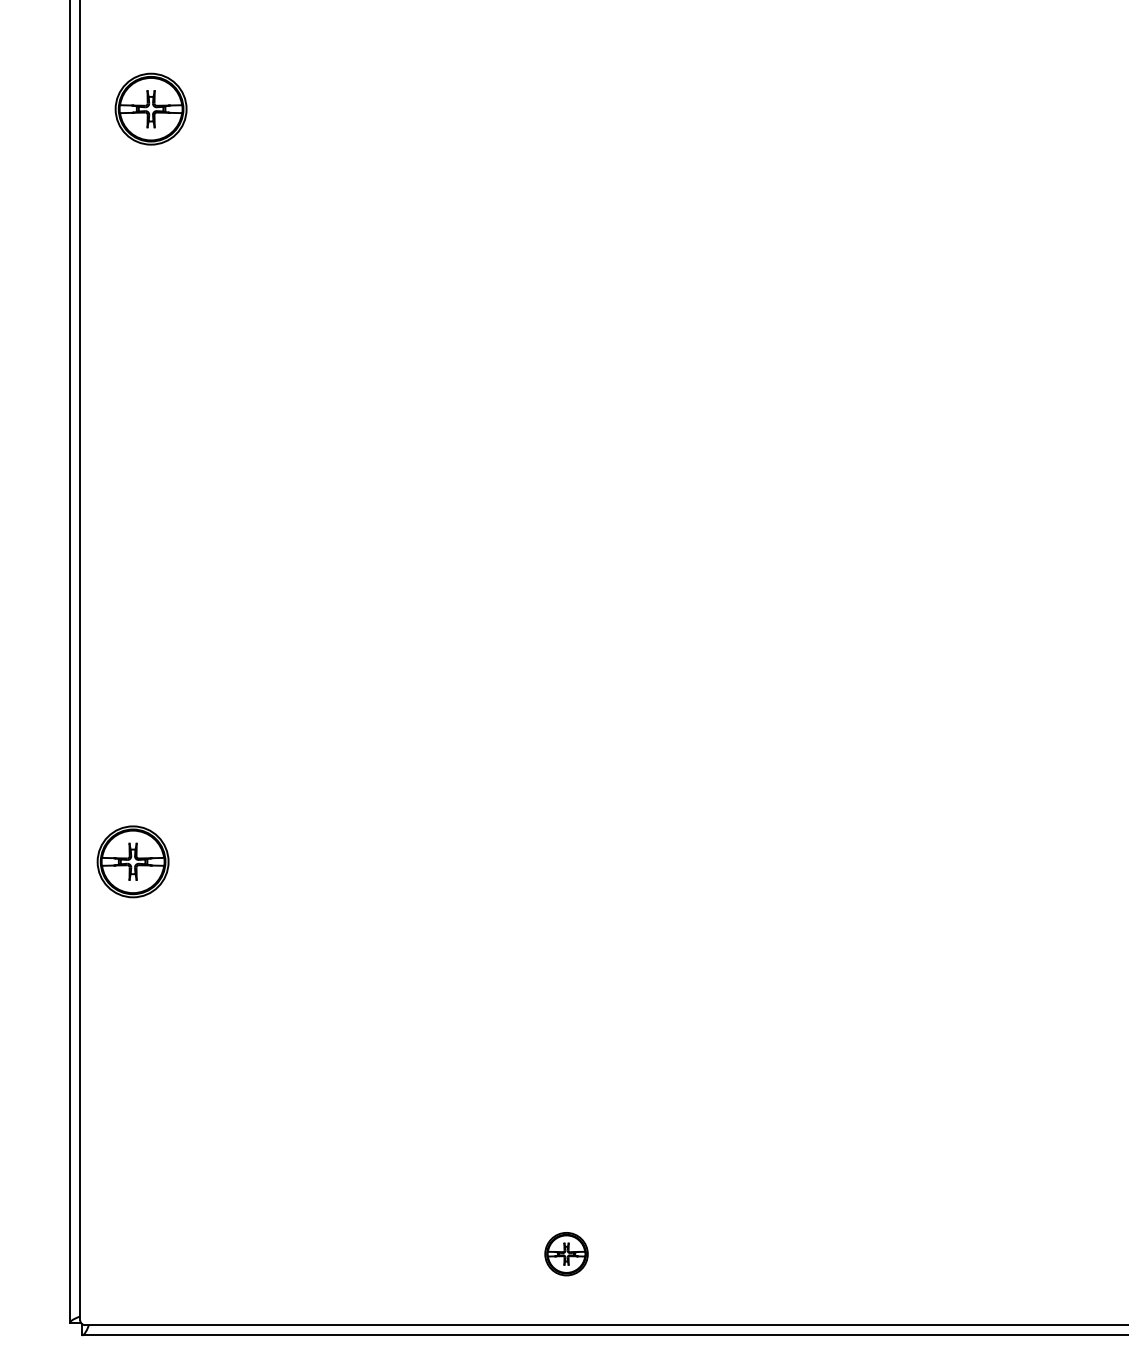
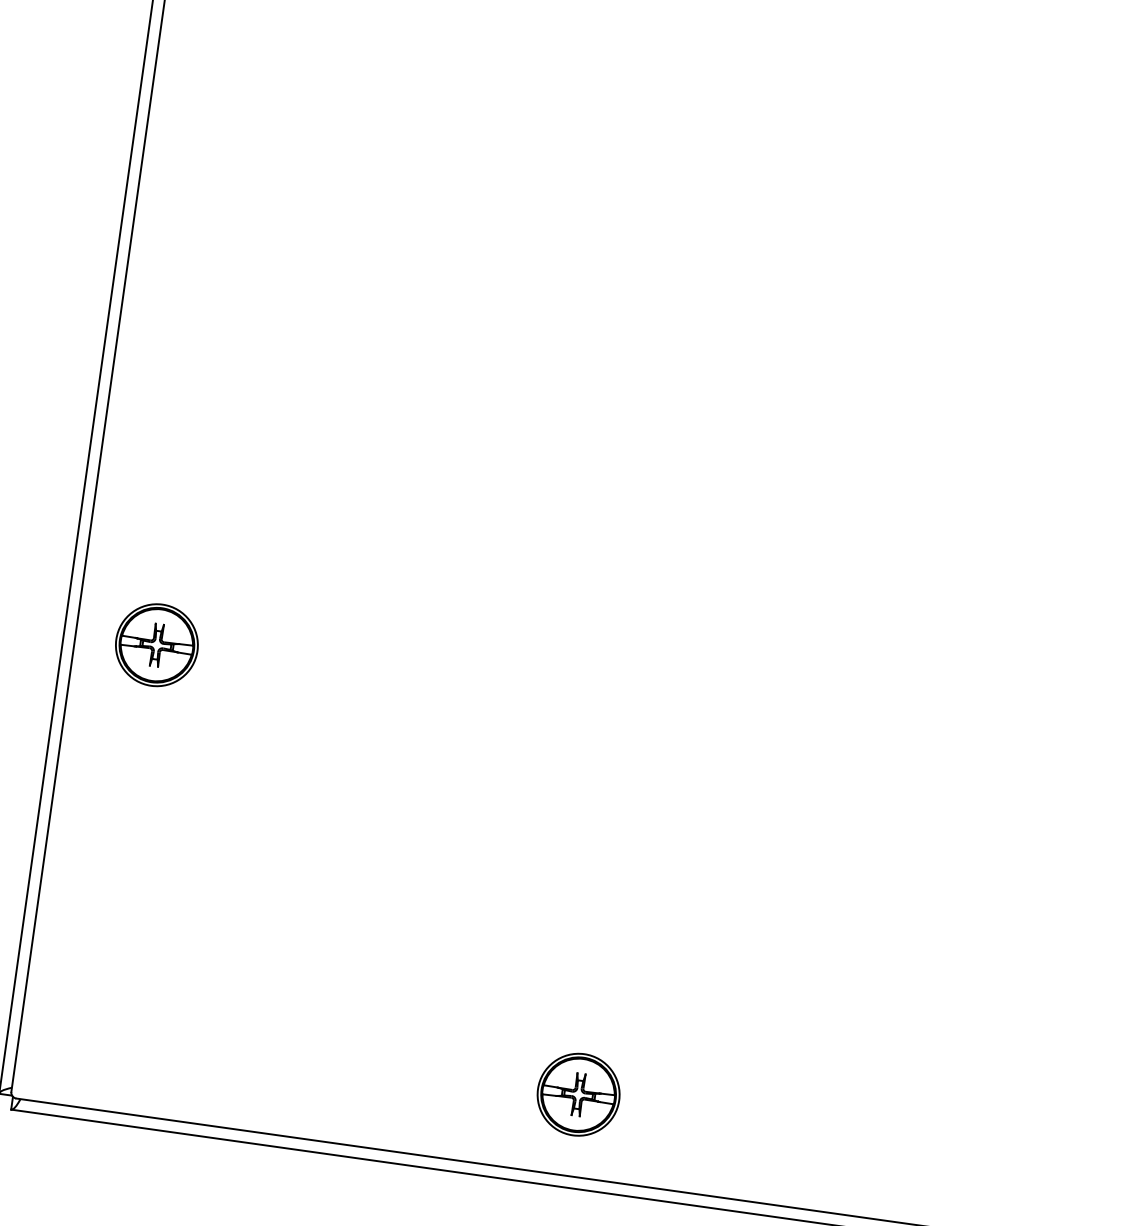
part: (132, 861) -> (156, 644), moved
part: (566, 1253) -> (578, 1093), size x1.67

